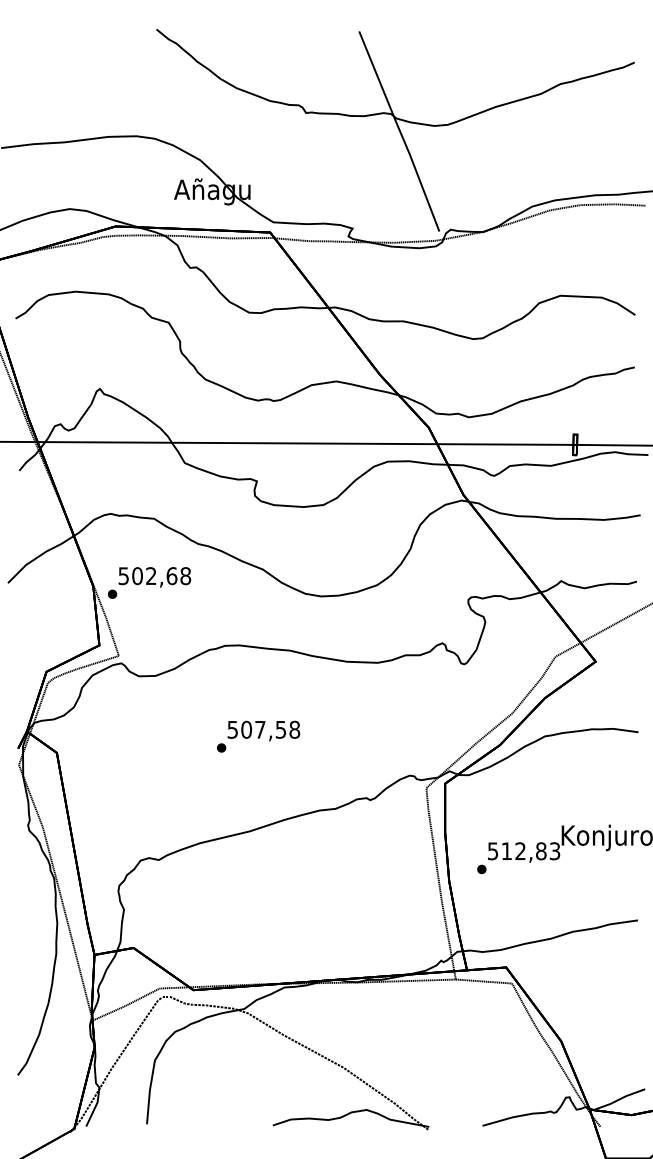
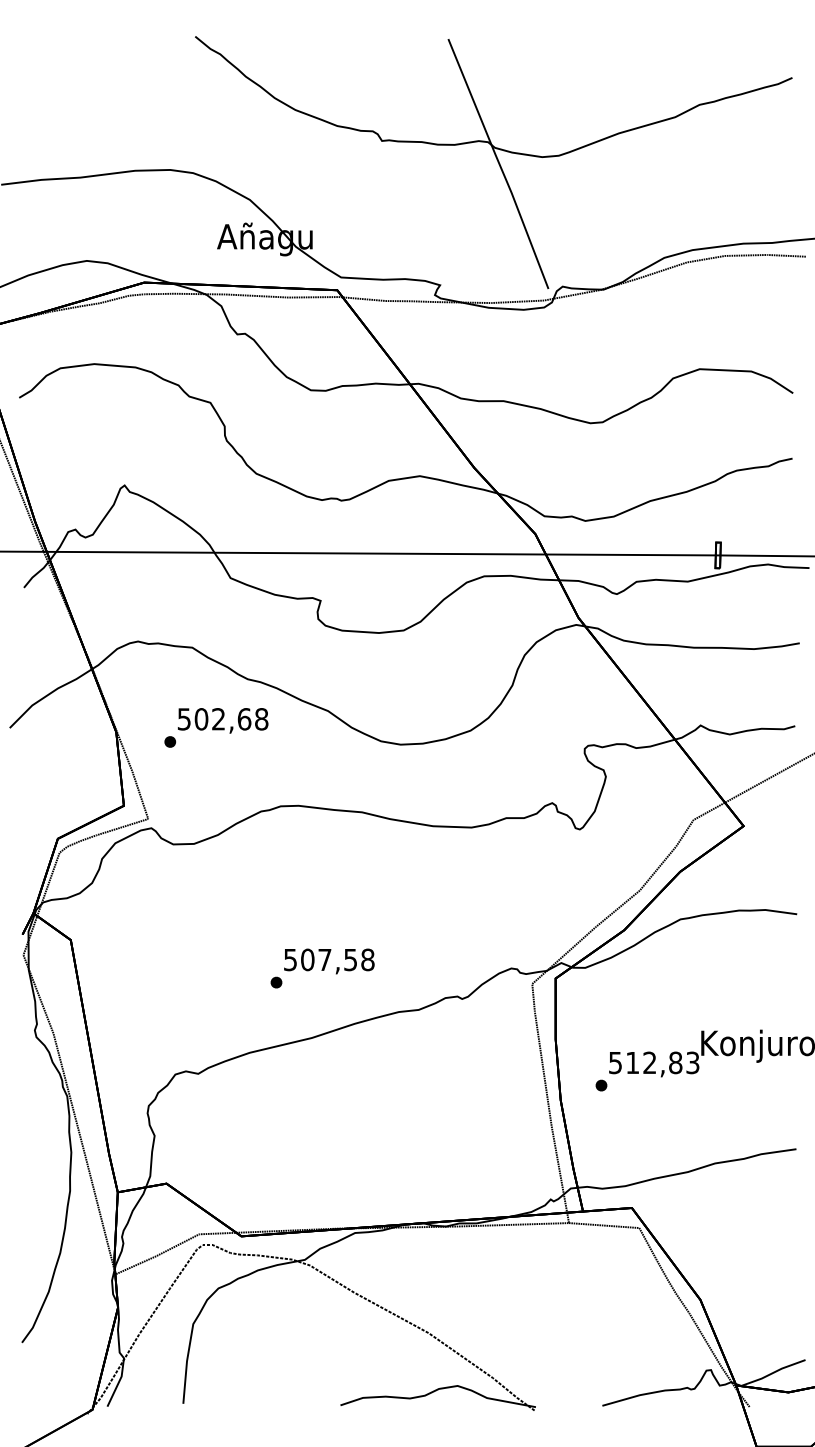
text: (149, 582) -> (216, 727), moved
text: (258, 736) -> (322, 968), moved

